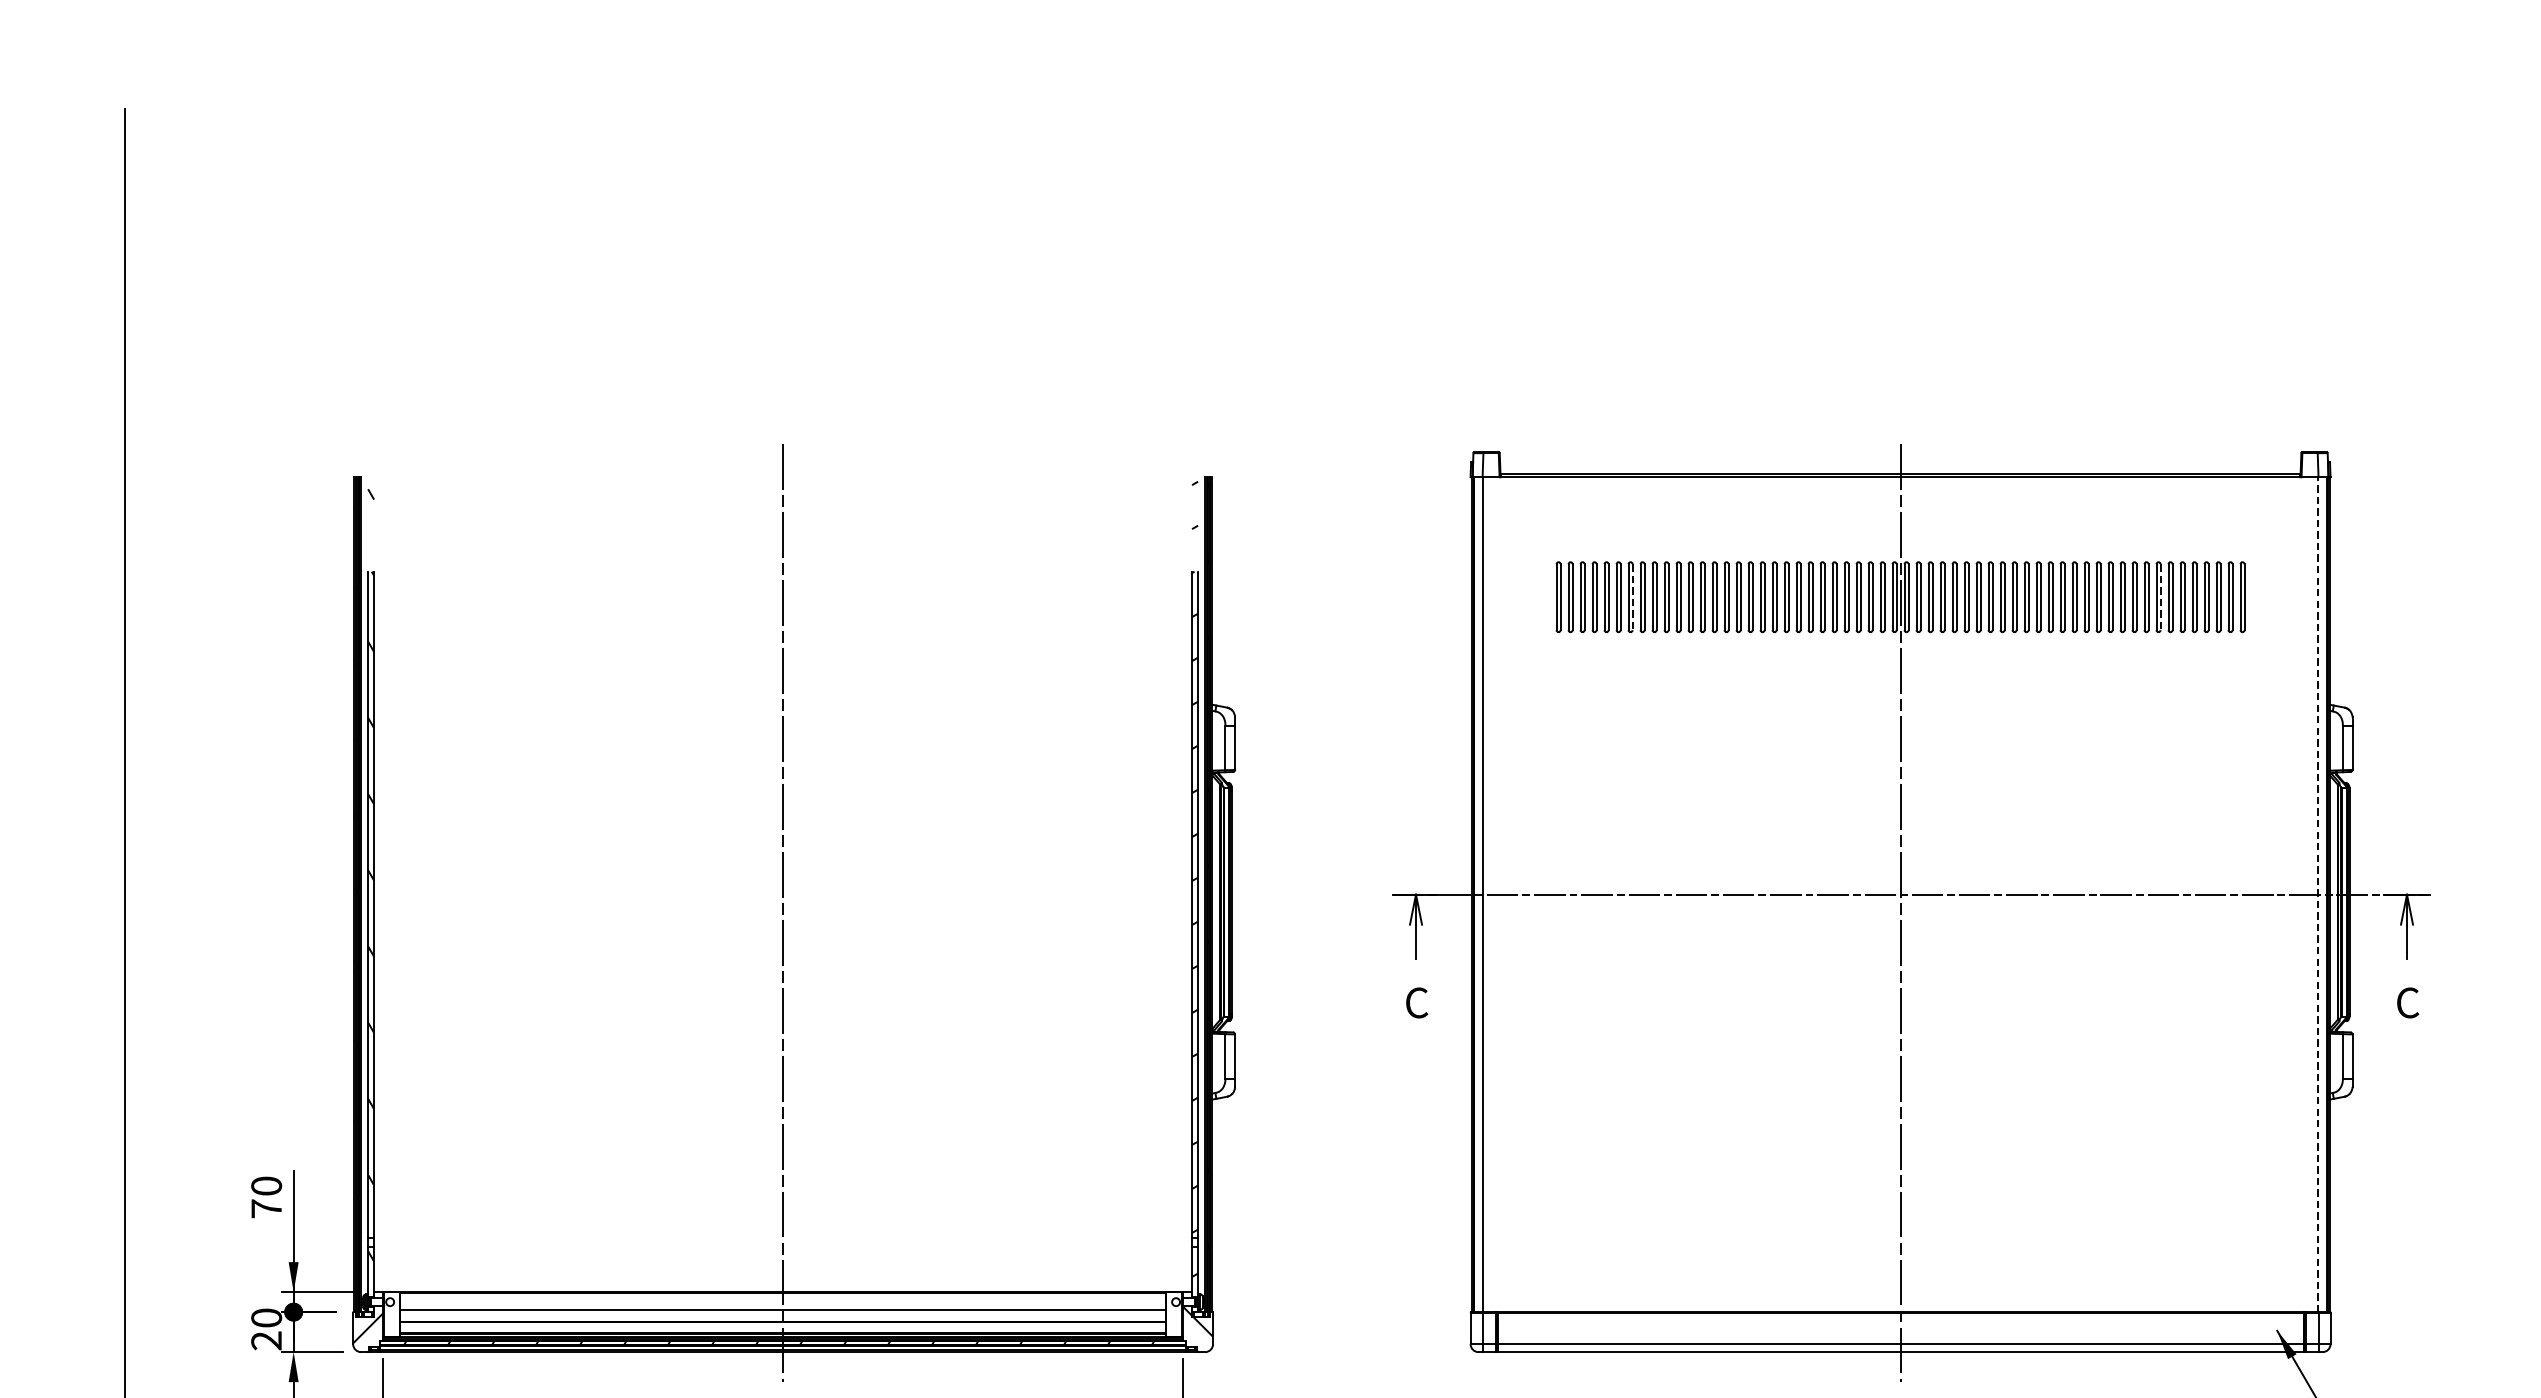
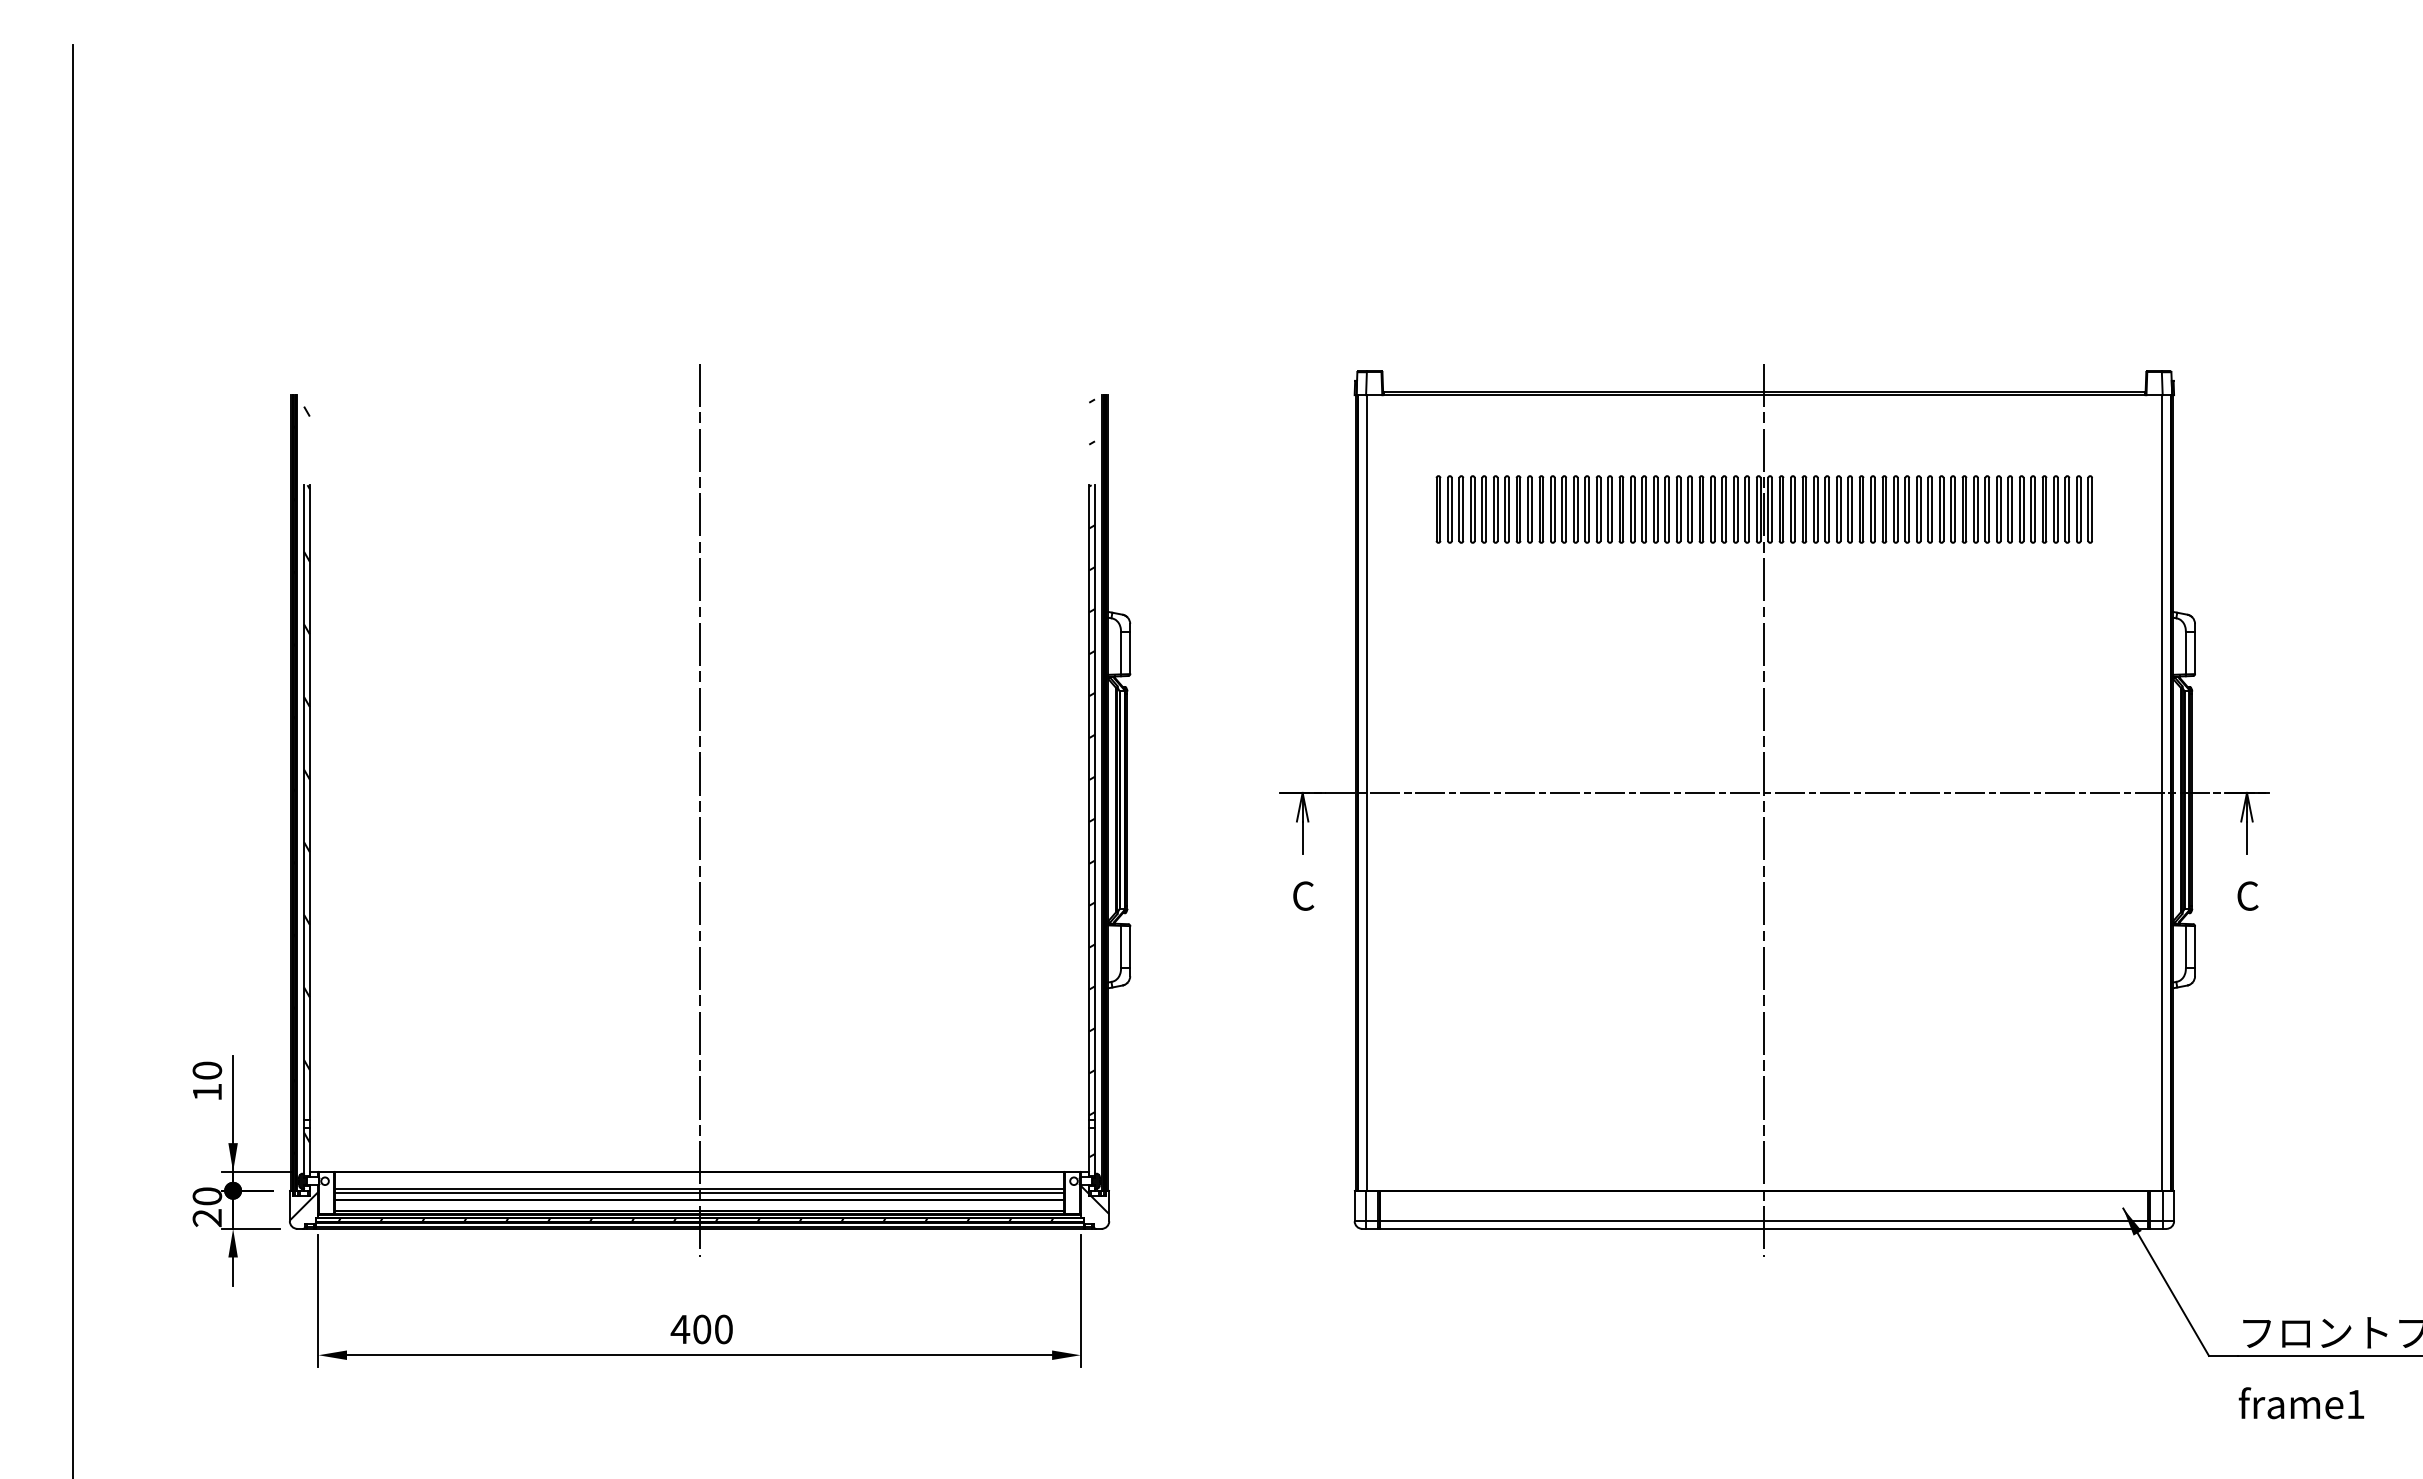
line: (1633, 598) -> (1509, 510), dashed -> solid
line: (2160, 598) -> (2012, 510), dashed -> solid
line: (2318, 894) -> (2162, 792), dashed -> solid
text: (266, 1209) -> (207, 1092), 70 -> 10
line: (783, 1313) -> (699, 1192), added

